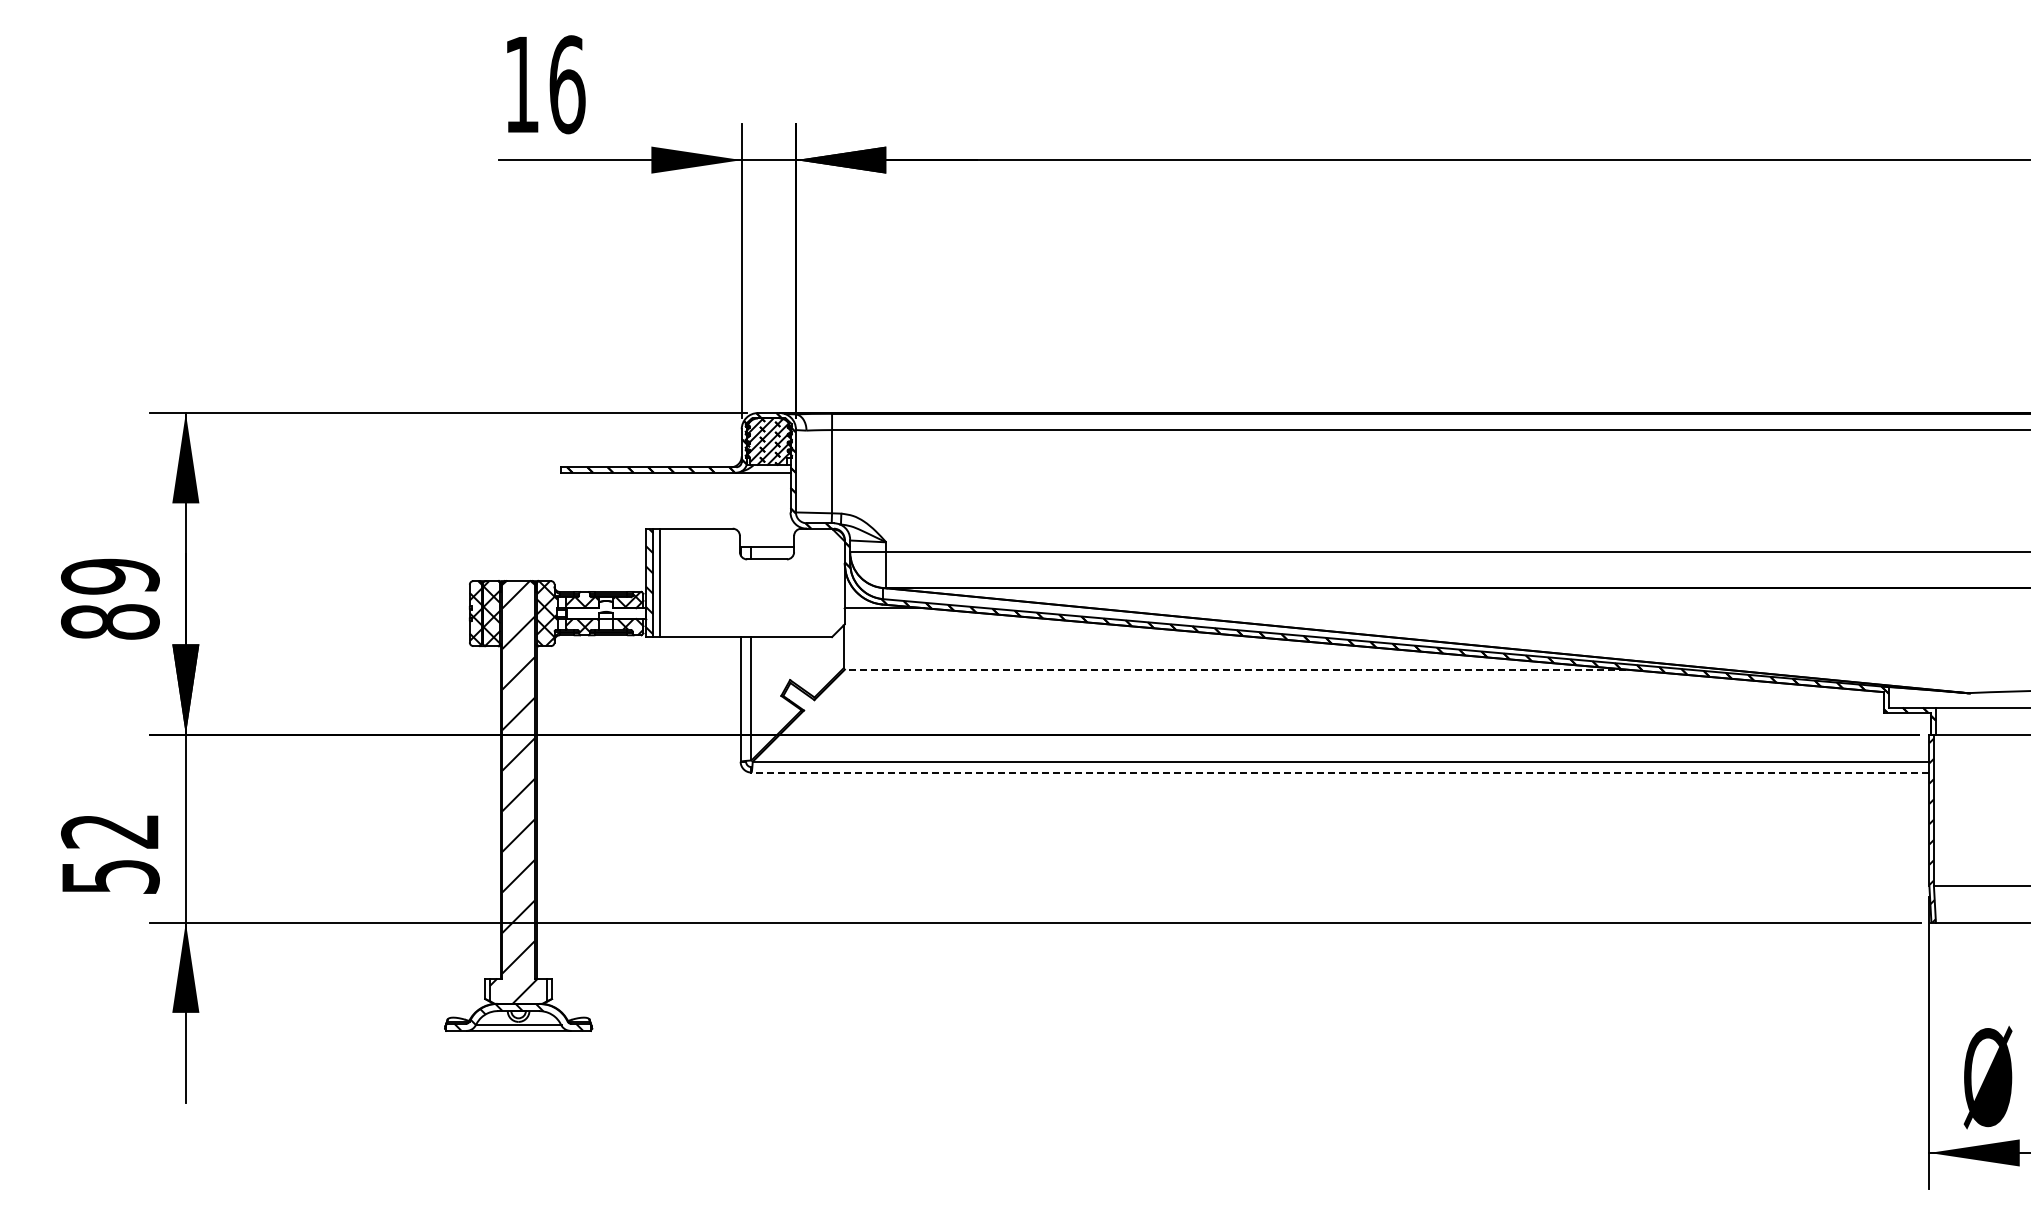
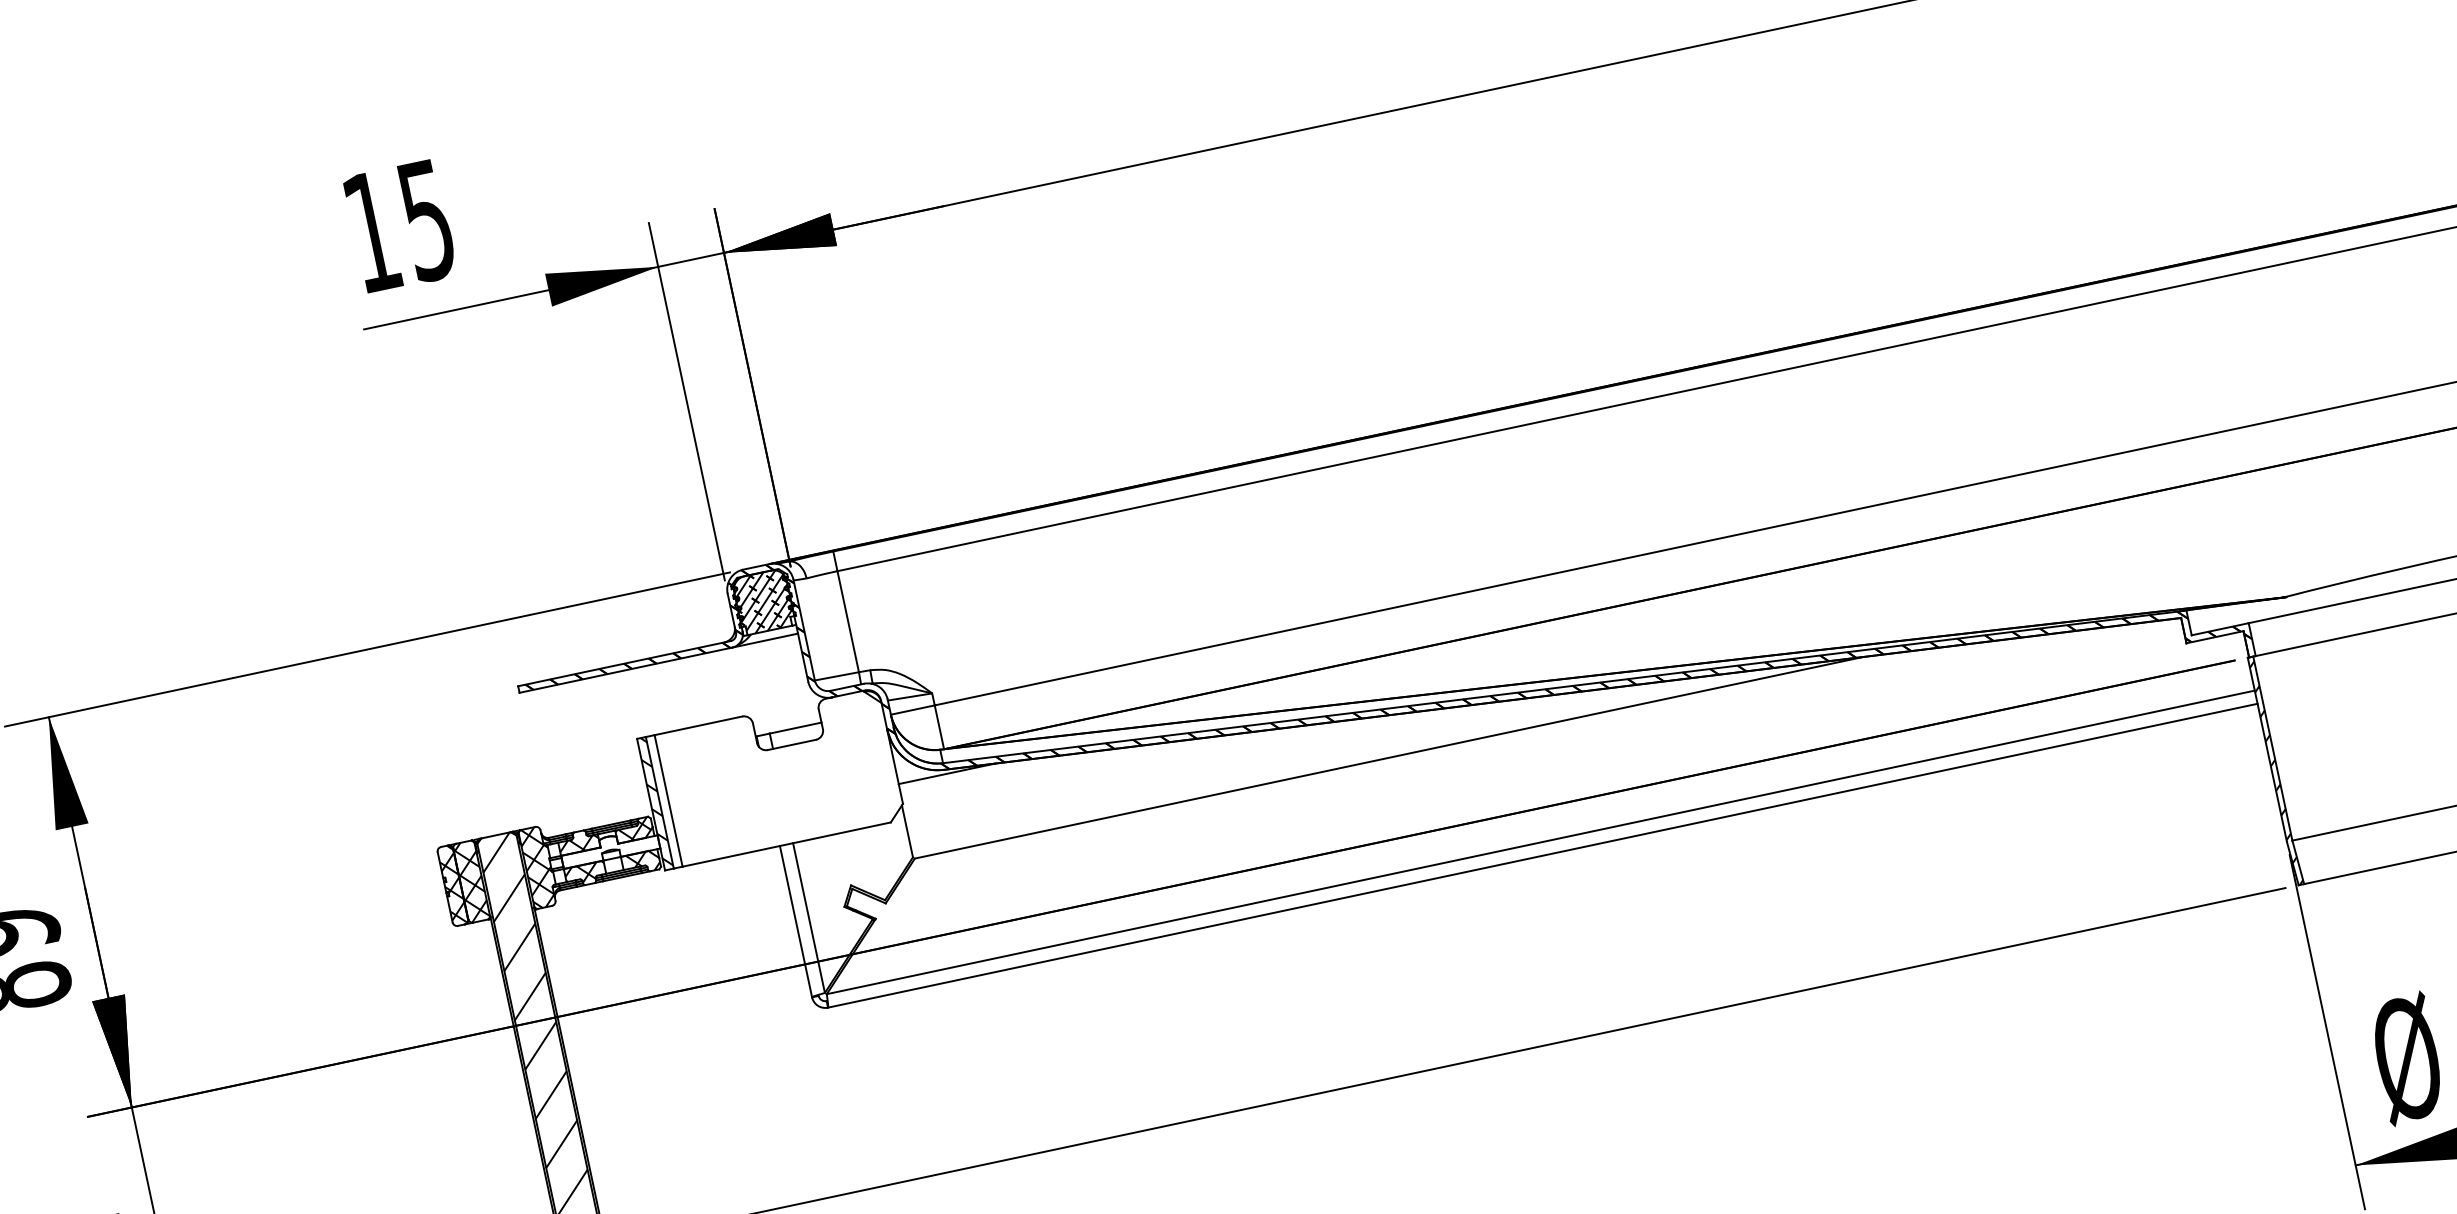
text: (567, 84) -> (427, 220), 16 -> 15
line: (1235, 669) -> (1388, 757), dashed -> solid
line: (1340, 772) -> (1542, 855), dashed -> solid

